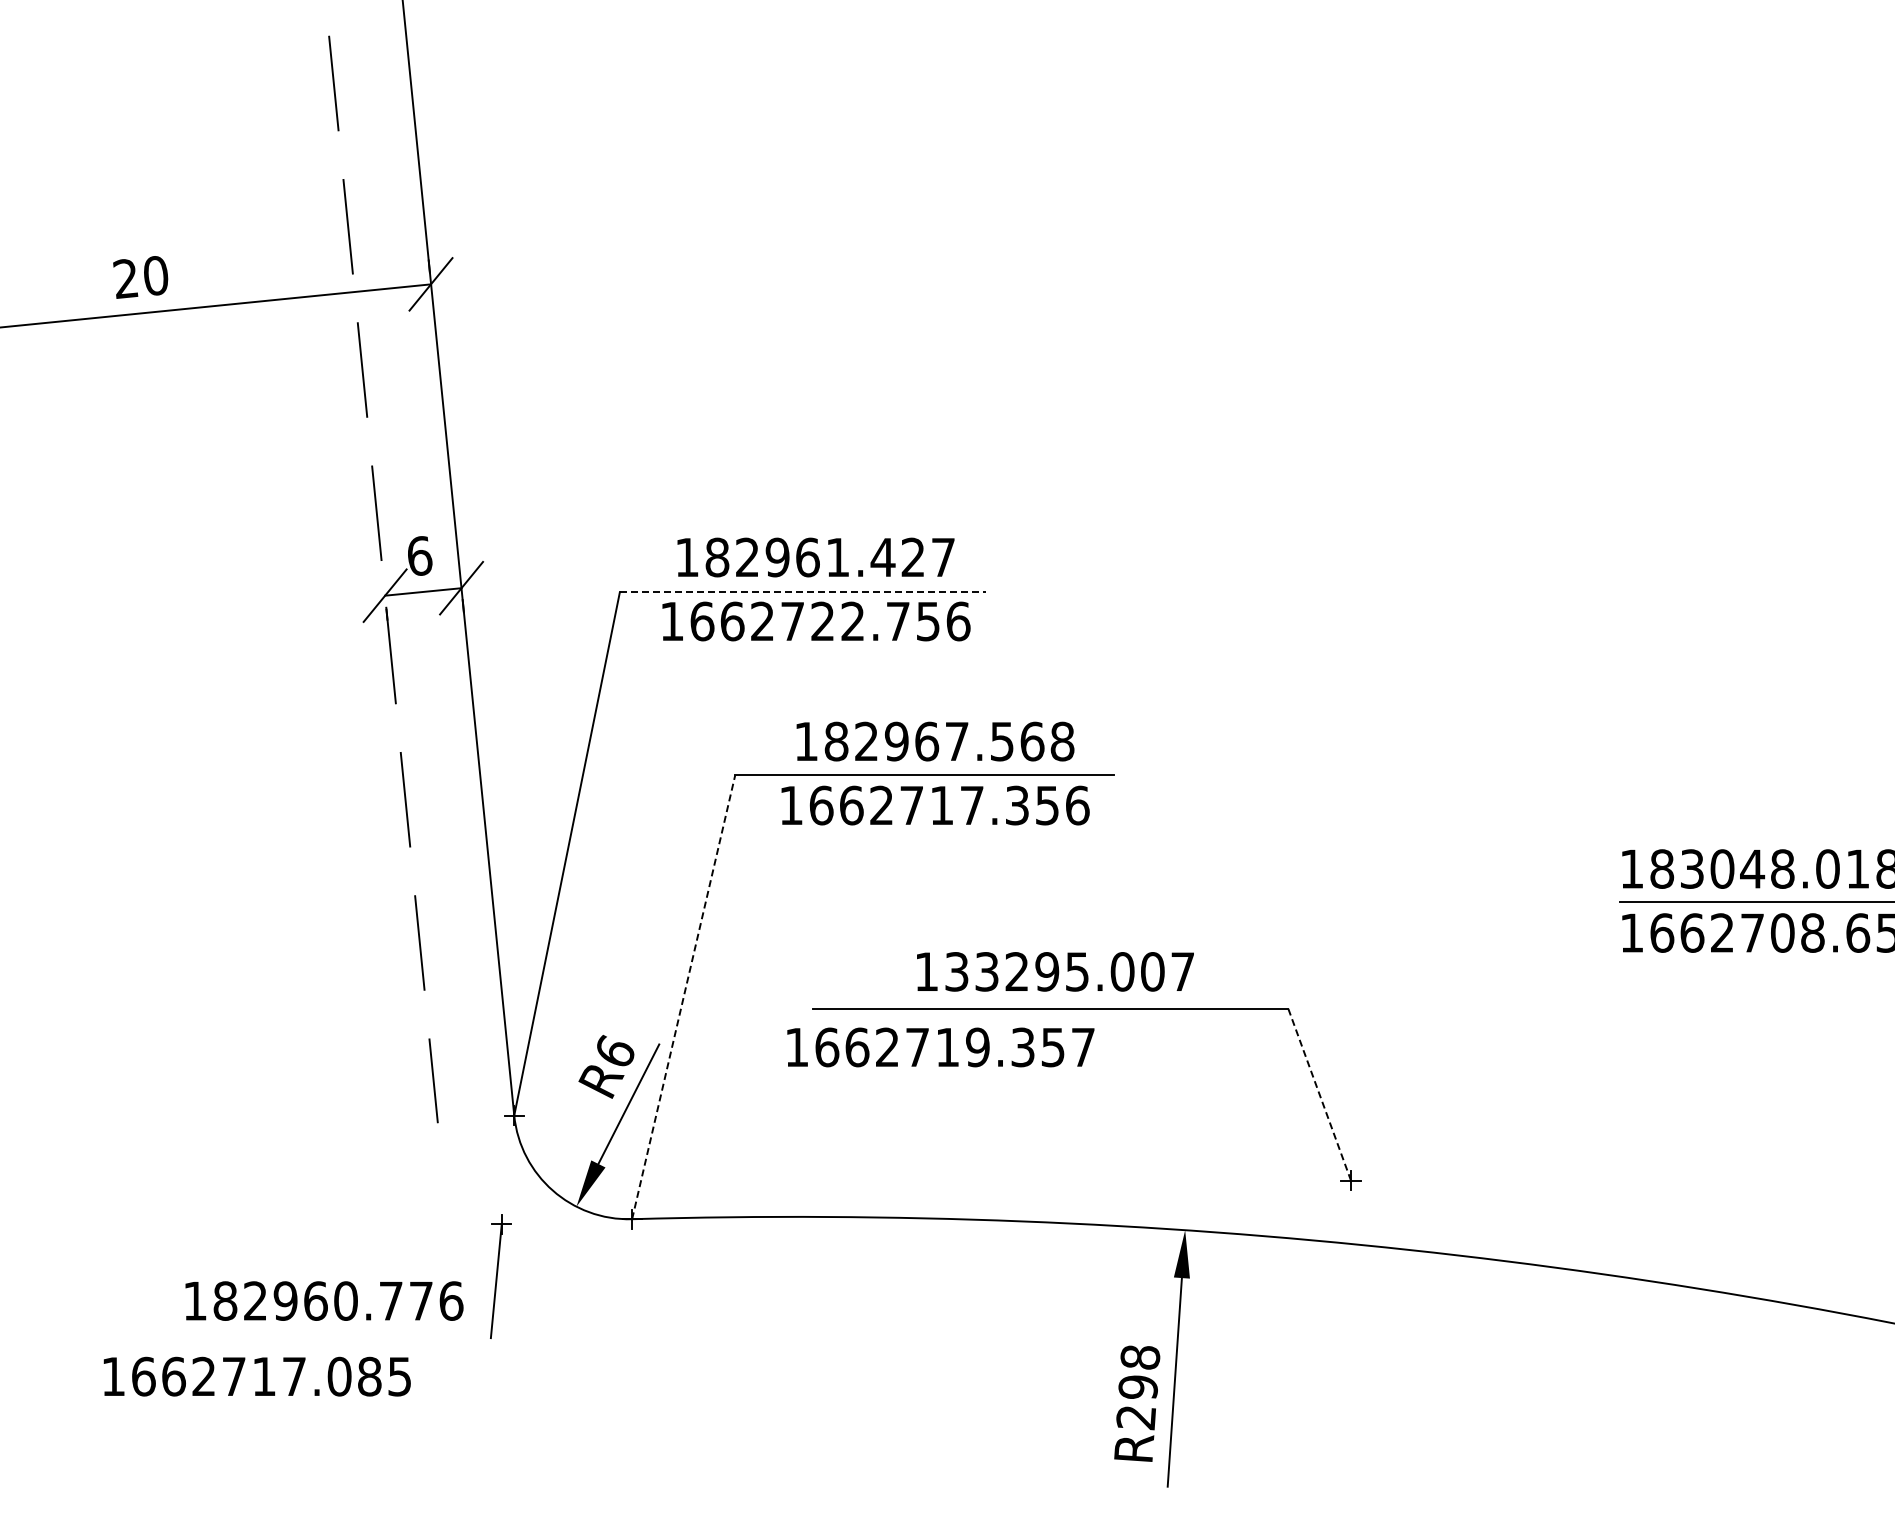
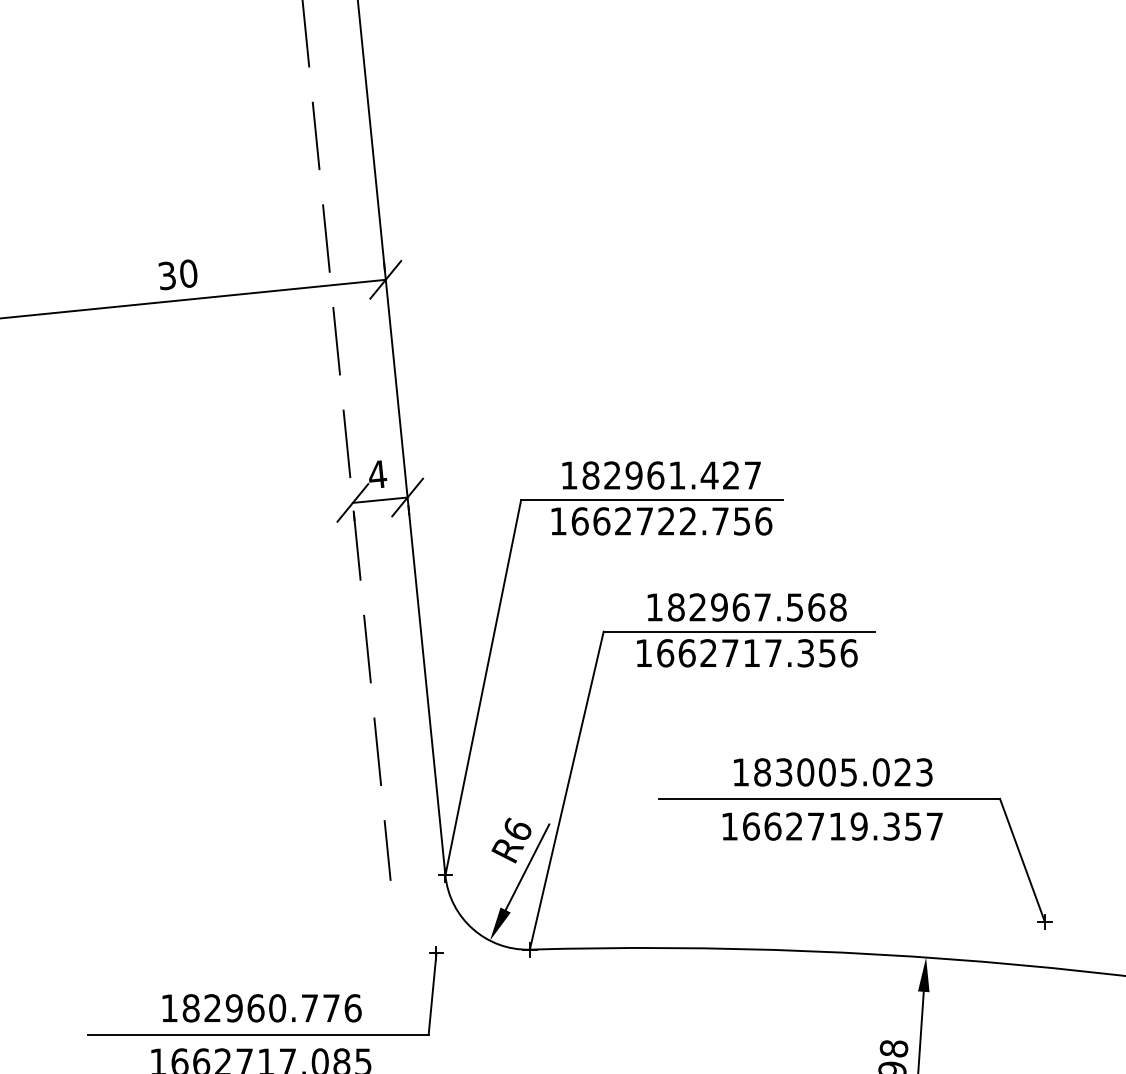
text: (125, 278) -> (166, 275), 20 -> 30
text: (420, 555) -> (378, 474), 6 -> 4
line: (803, 592) -> (652, 500), dashed -> solid
text: (1069, 971) -> (843, 772), 133295.007 -> 183005.023
line: (683, 997) -> (566, 790), dashed -> solid
text: (940, 1047) -> (832, 826), moved
line: (1319, 1094) -> (1022, 860), dashed -> solid
text: (324, 1300) -> (262, 1007), moved
line: (252, 1338) -> (257, 1035), added

